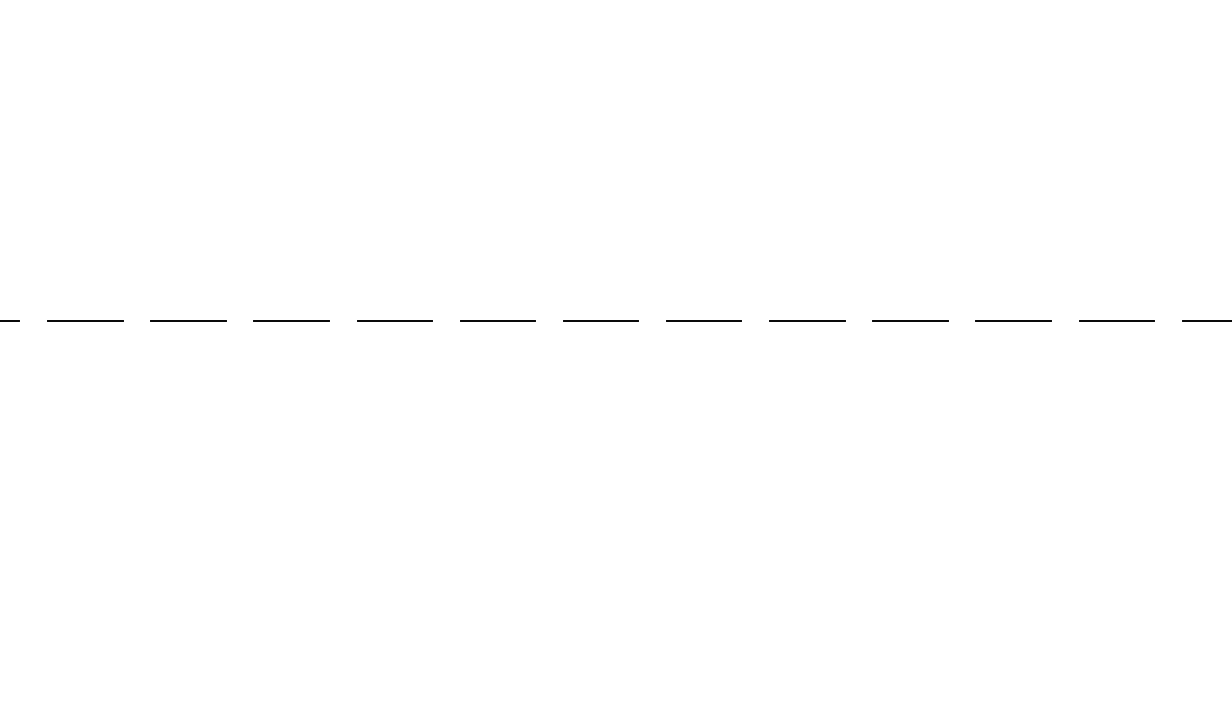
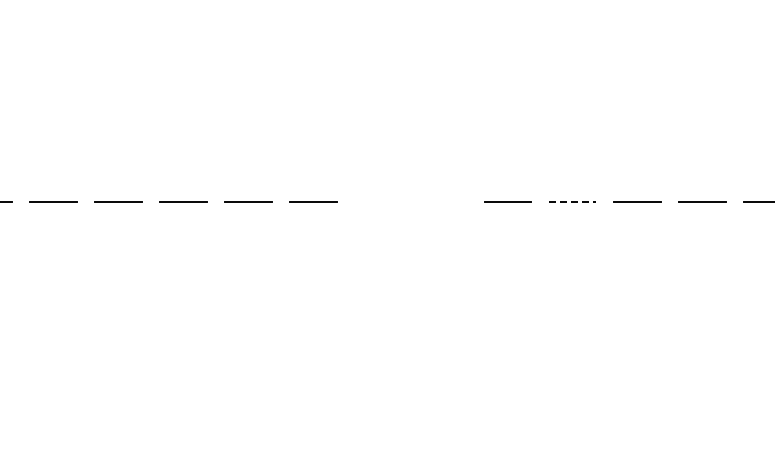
line: (600, 320) -> (377, 201), removed
line: (703, 320) -> (442, 201), removed
line: (911, 320) -> (573, 201), solid -> dashed

